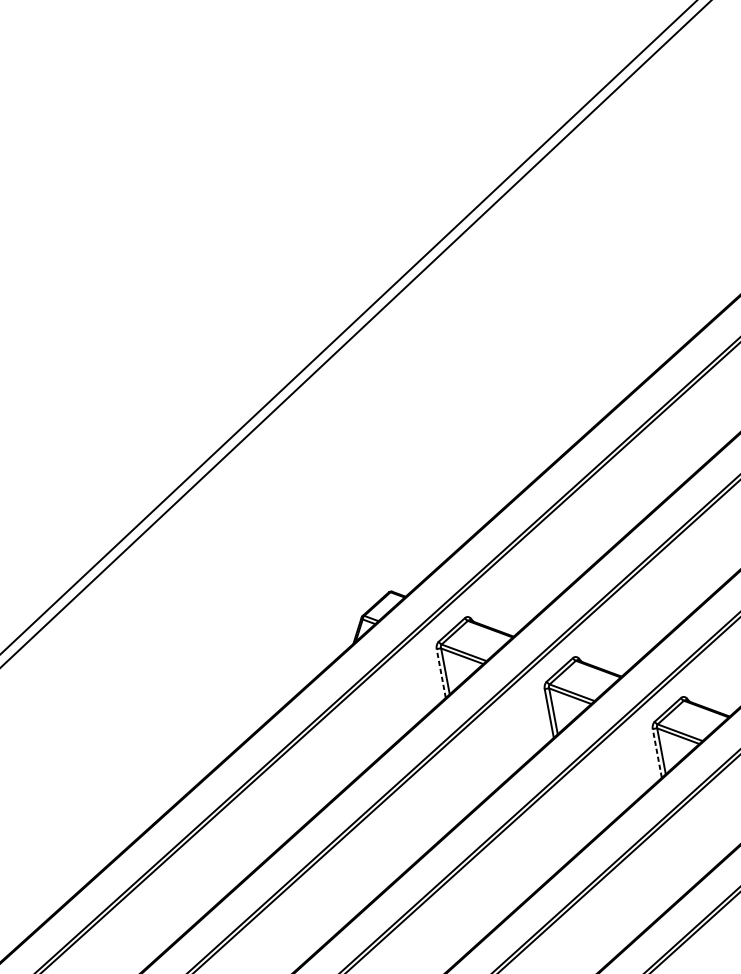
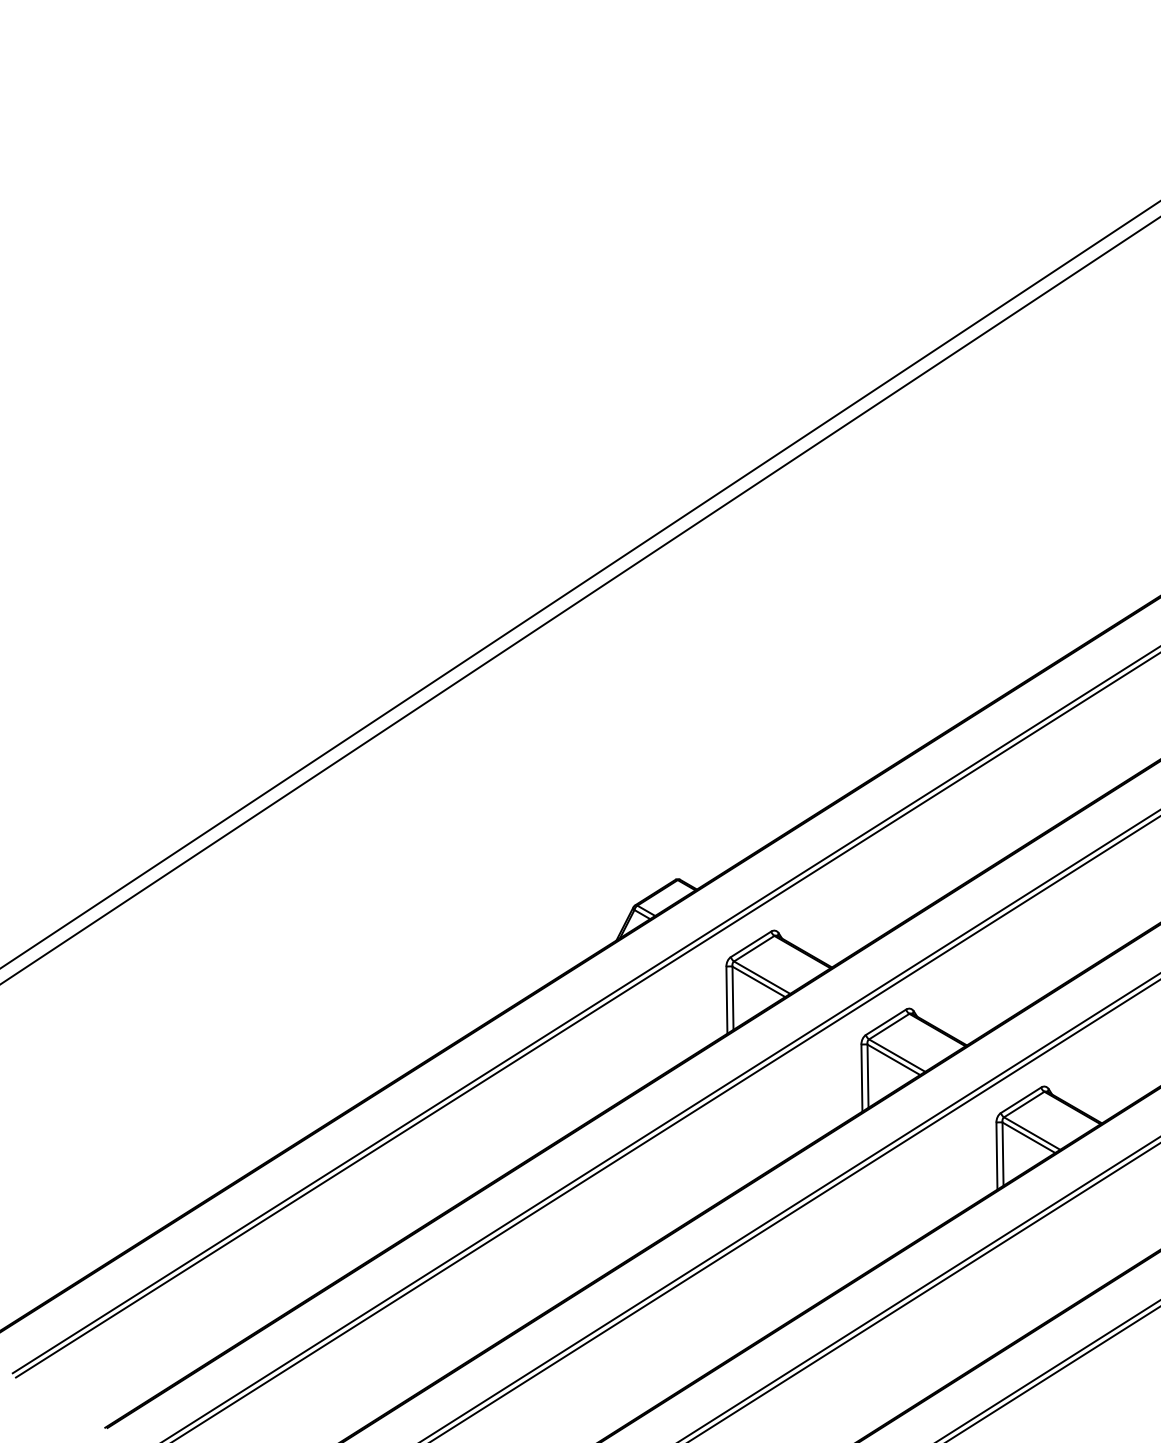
line: (440, 673) -> (726, 999), dashed -> solid
line: (656, 753) -> (996, 1155), dashed -> solid

